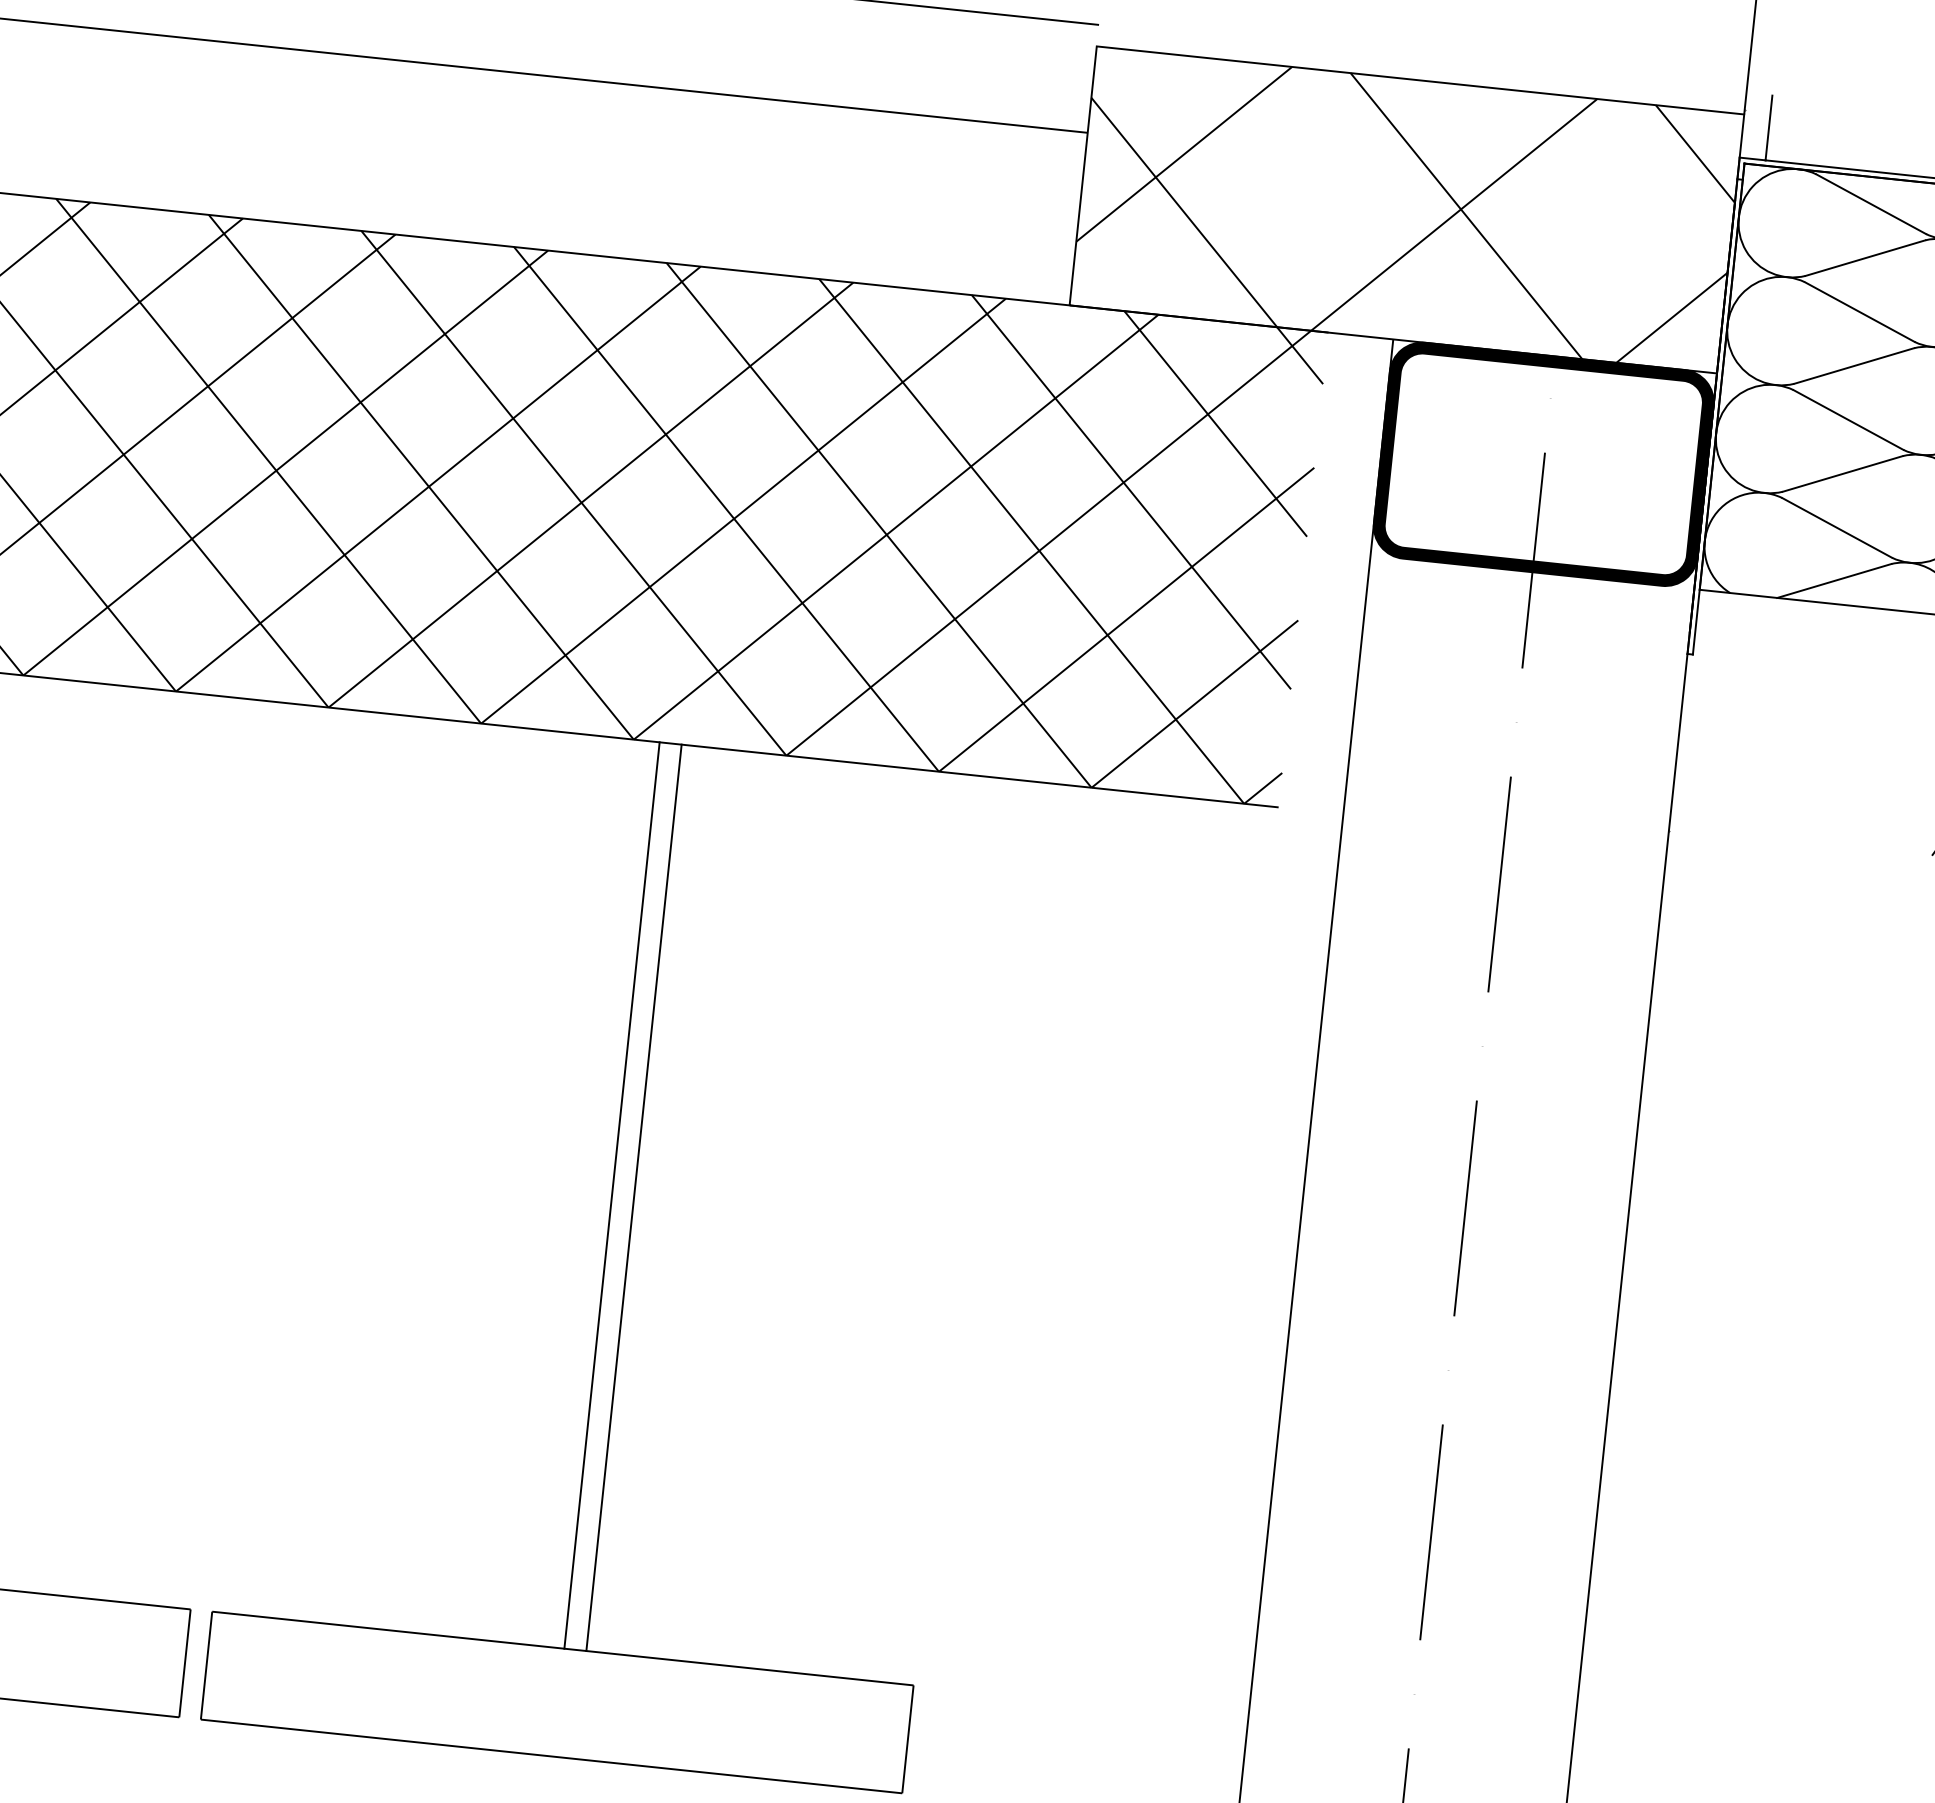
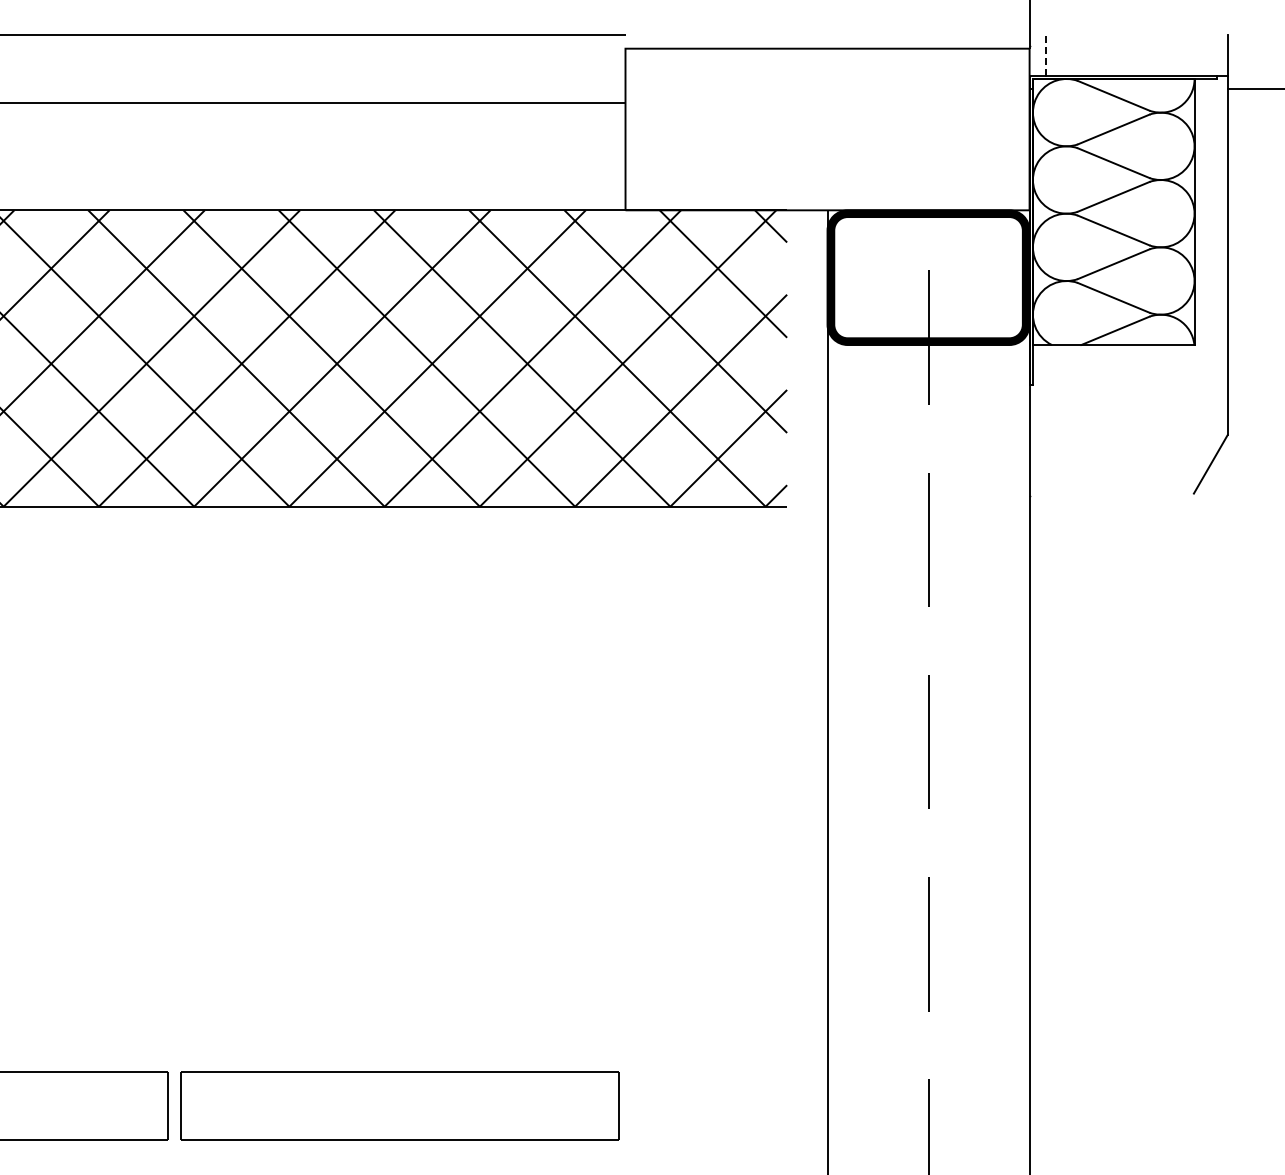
line: (1768, 126) -> (1045, 54), solid -> dashed
hatch: (1406, 209) -> (827, 129), removed
line: (611, 1195) -> (400, 789), removed
line: (633, 1197) -> (414, 789), removed

